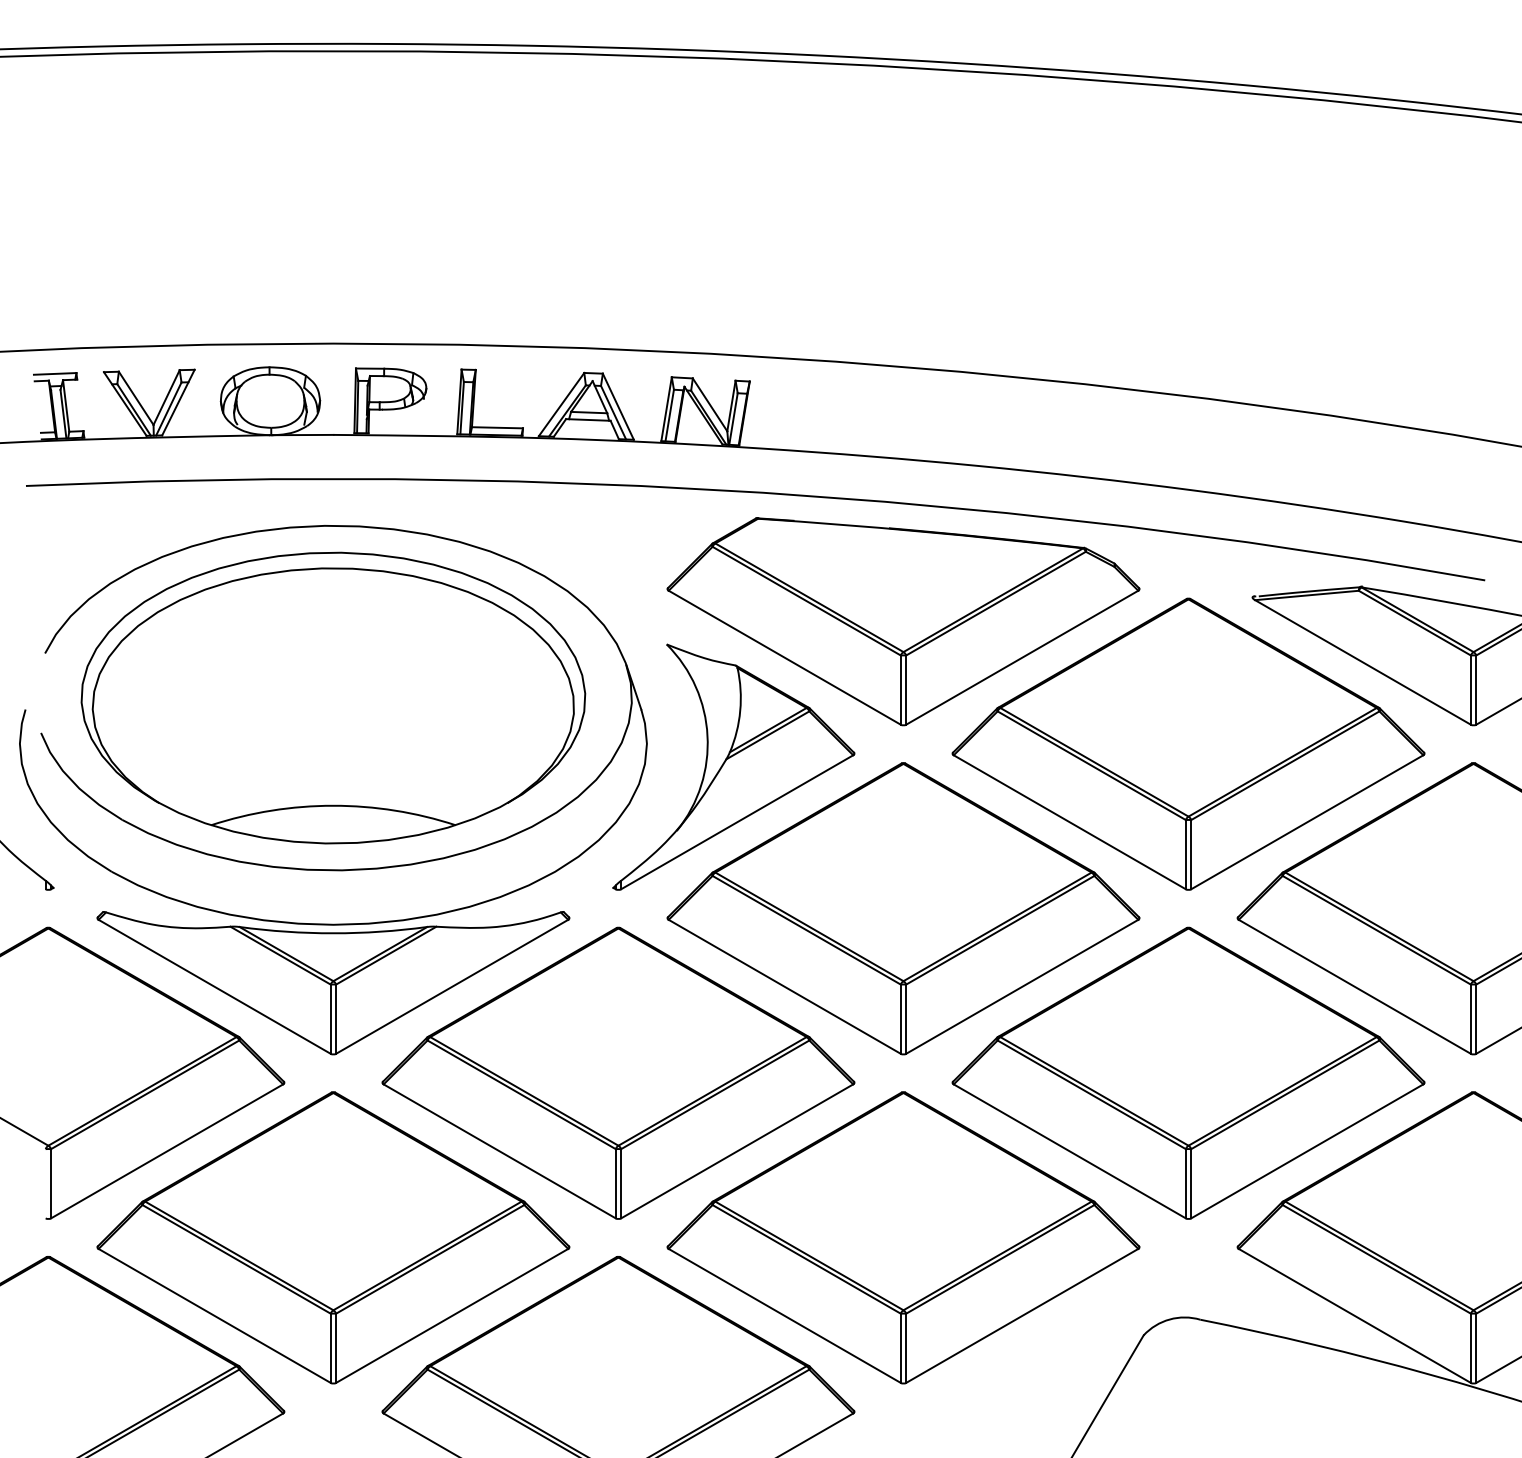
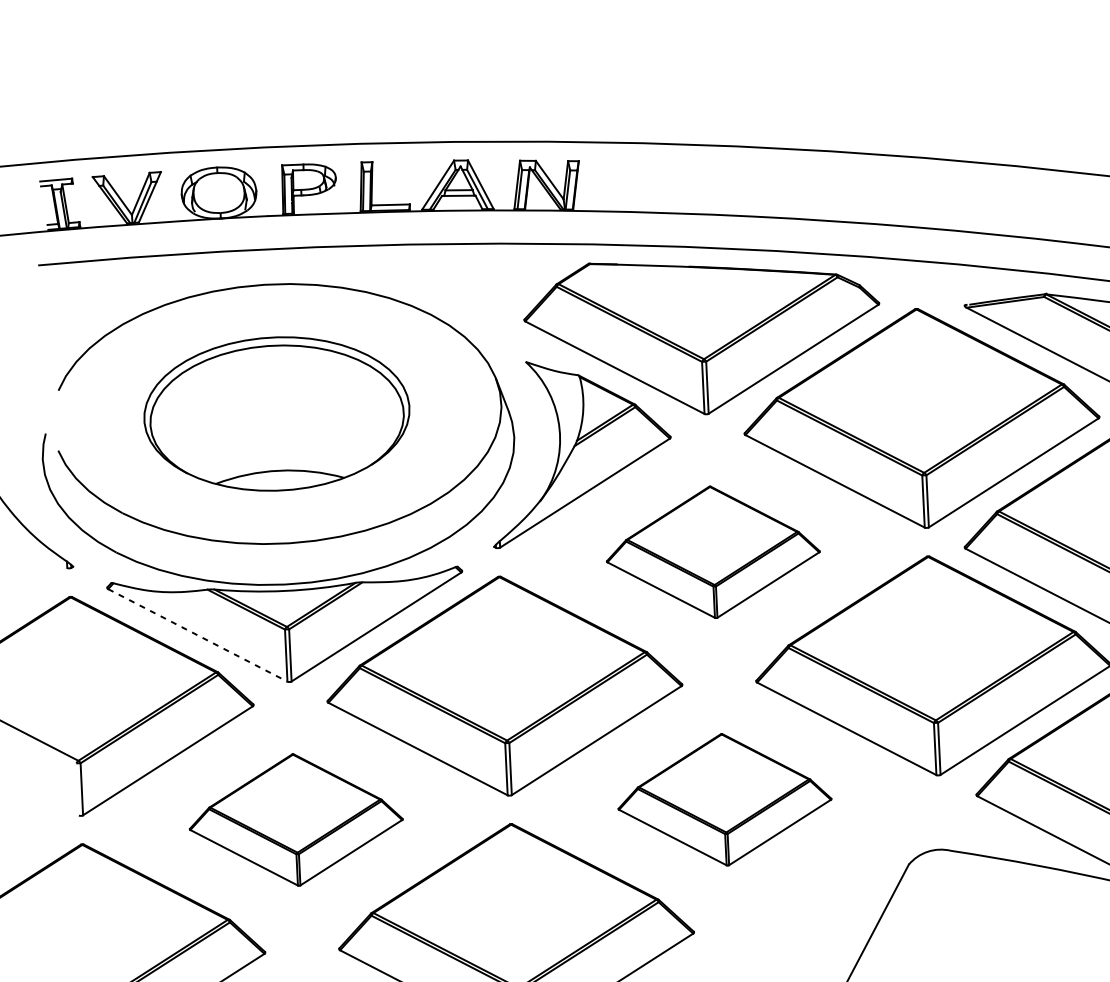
part: (333, 697) -> (276, 413), size x0.7
part: (903, 908) -> (713, 552), size x0.6
line: (214, 986) -> (197, 635), solid -> dashed
part: (333, 1237) -> (296, 819), size x0.6
part: (903, 1237) -> (724, 799), size x0.6

